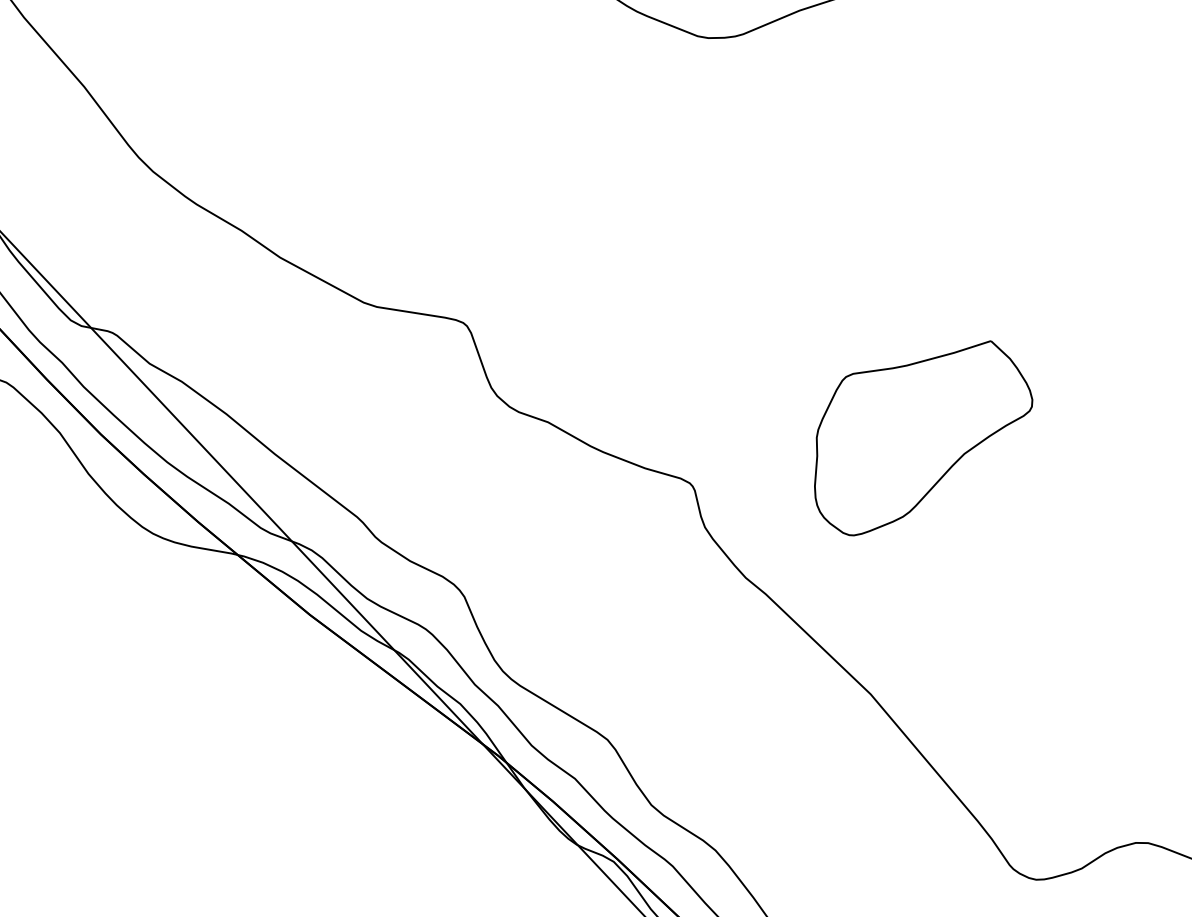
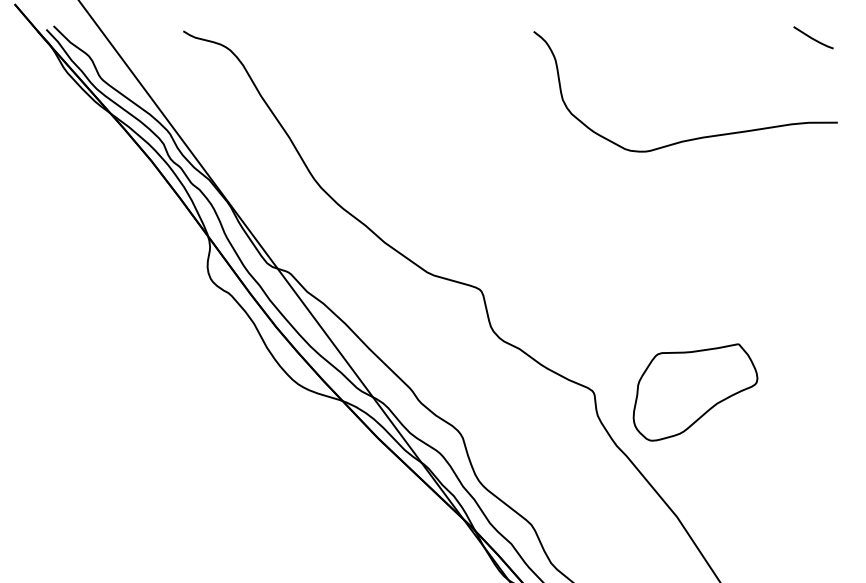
part: (922, 438) -> (695, 392), moved

